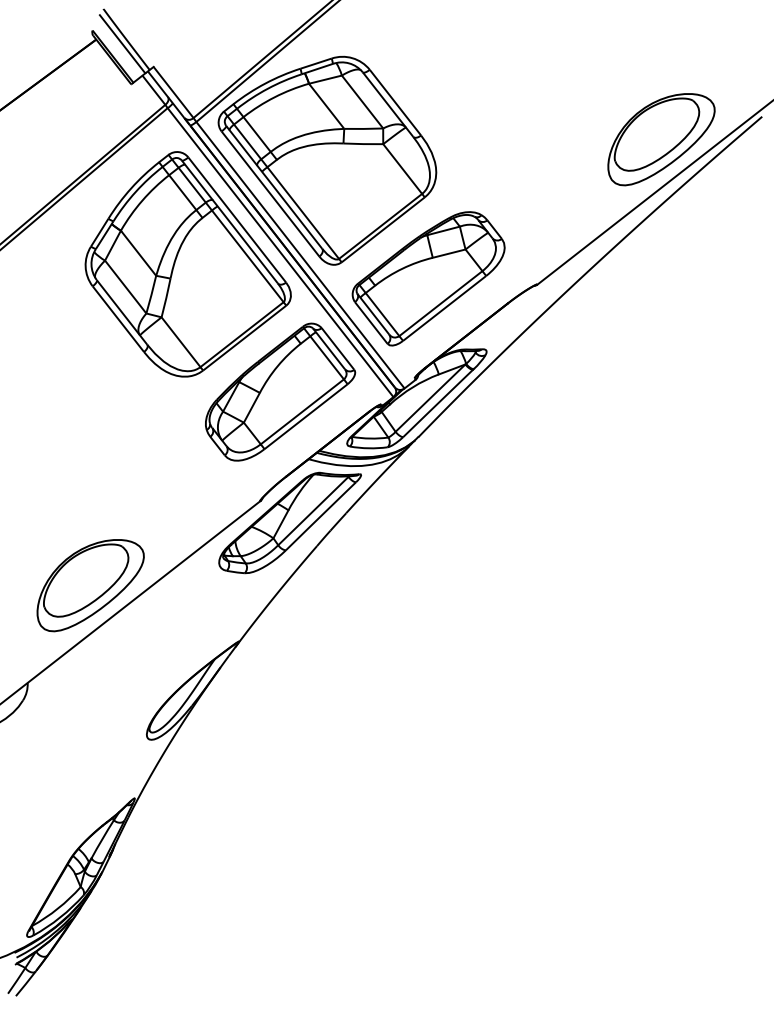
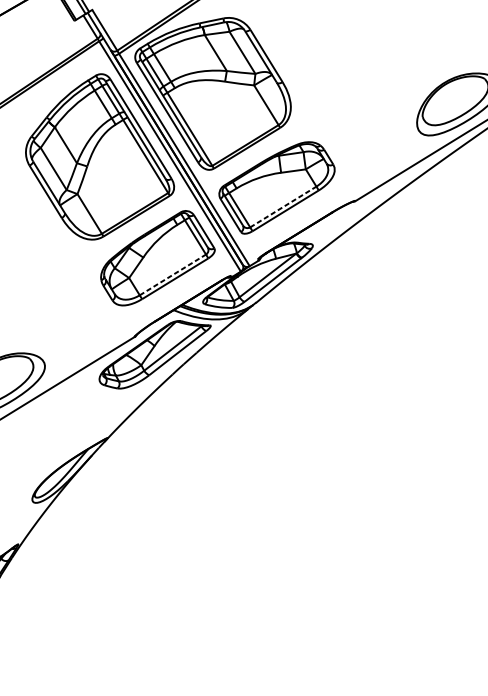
line: (440, 303) -> (283, 206), solid -> dashed
line: (302, 411) -> (173, 274), solid -> dashed

